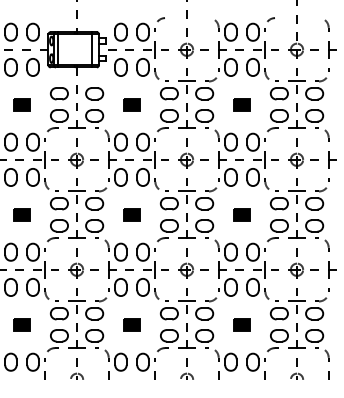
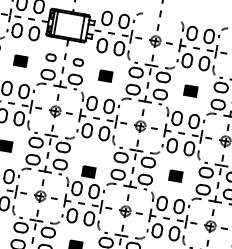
part: (59, 93) -> (51, 57), size x0.7
part: (94, 93) -> (78, 62), size x0.7
part: (131, 214) -> (88, 171), moved

